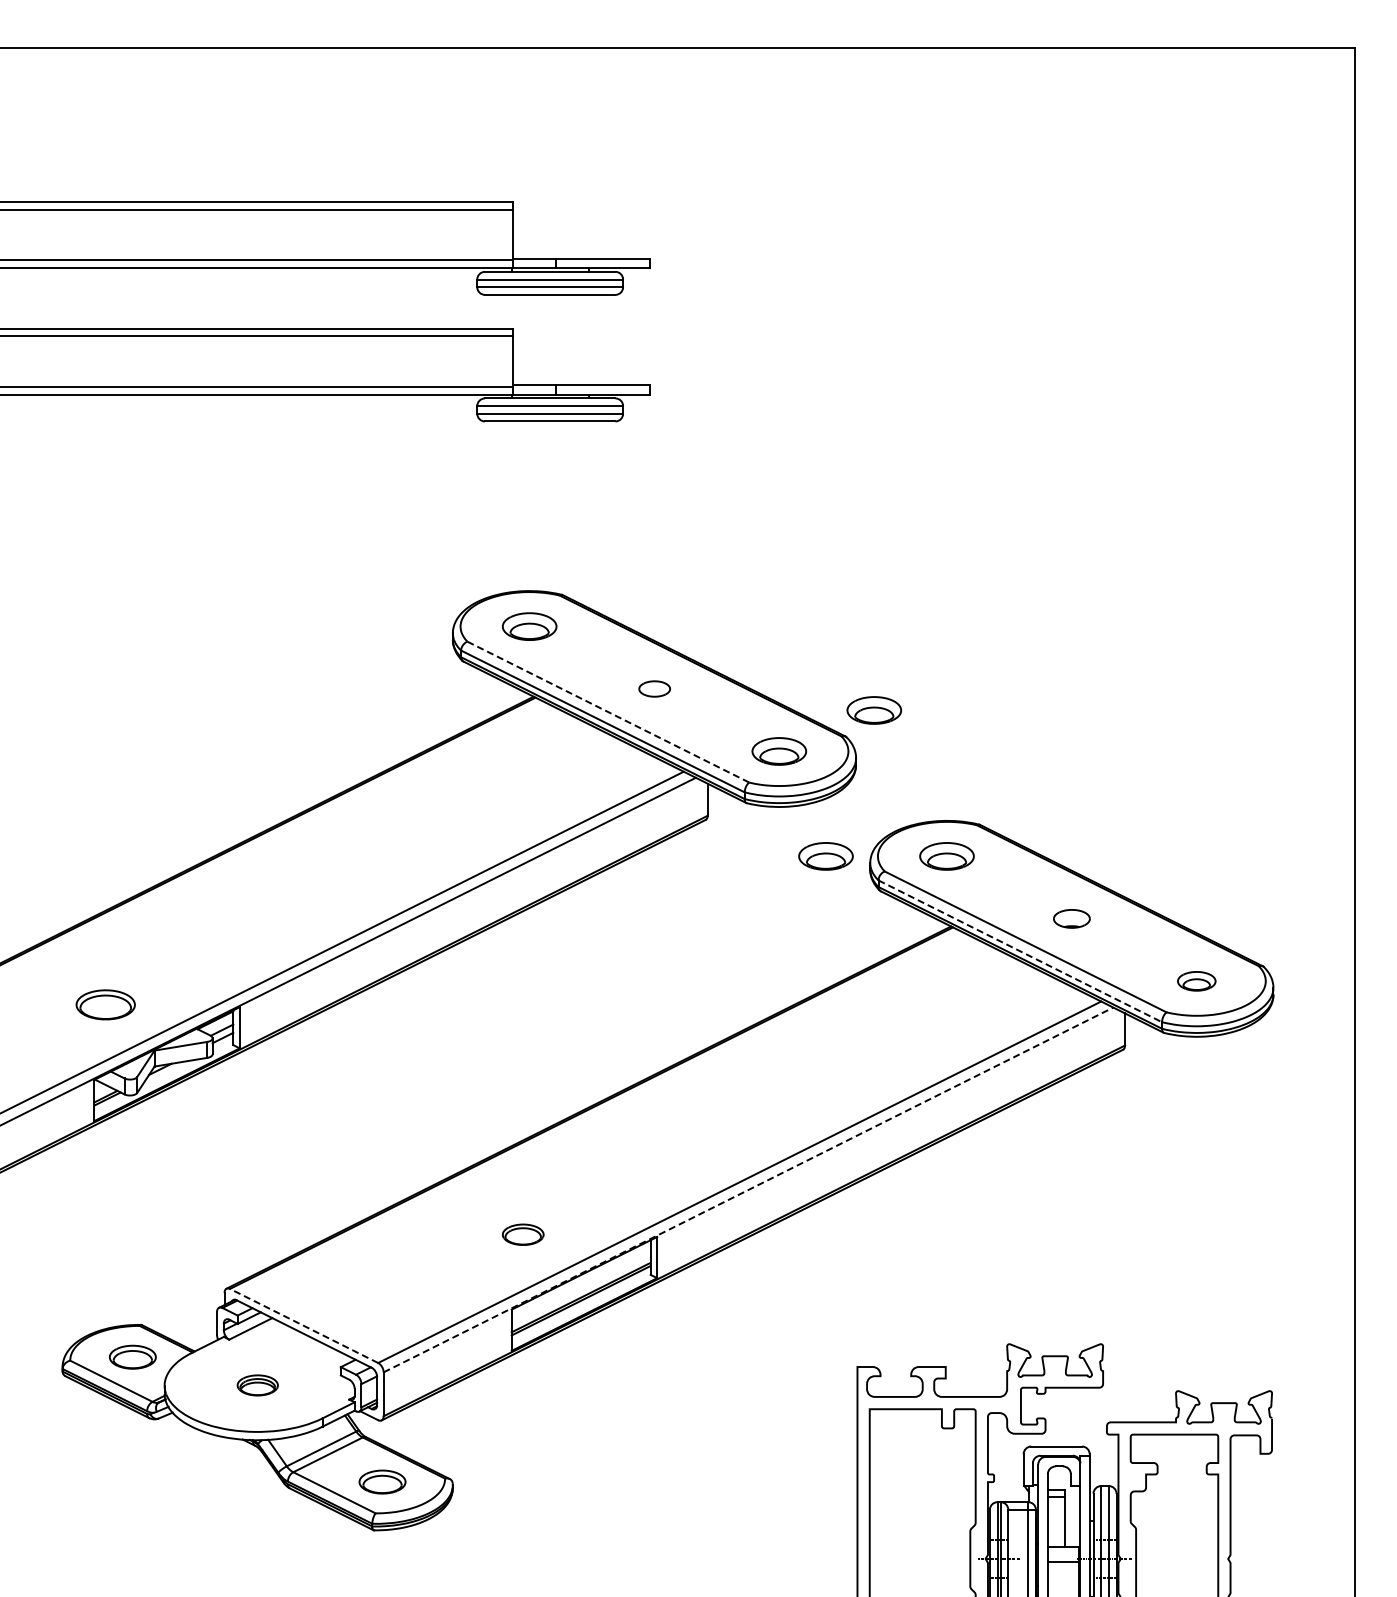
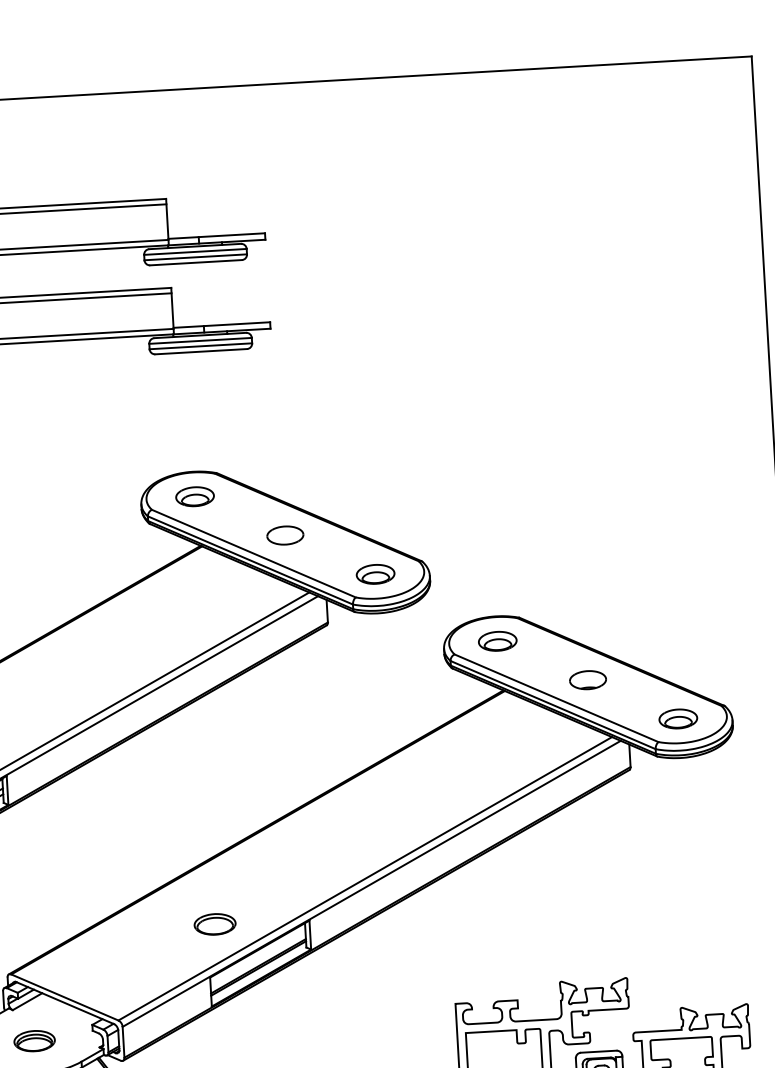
part: (654, 688) -> (285, 535), size x1.67
part: (874, 710) -> (440, 541), removed
line: (608, 712) -> (253, 553), dashed -> solid
part: (825, 856) -> (412, 646), removed
part: (1071, 918) -> (587, 679), size x1.43
line: (1020, 951) -> (553, 705), dashed -> solid
part: (1196, 981) -> (678, 719), size x1.43
line: (748, 1189) -> (371, 883), dashed -> solid
part: (523, 1234) -> (215, 924), size x1.43
line: (304, 1325) -> (65, 997), dashed -> solid
part: (257, 1385) -> (34, 1041), size x1.43

